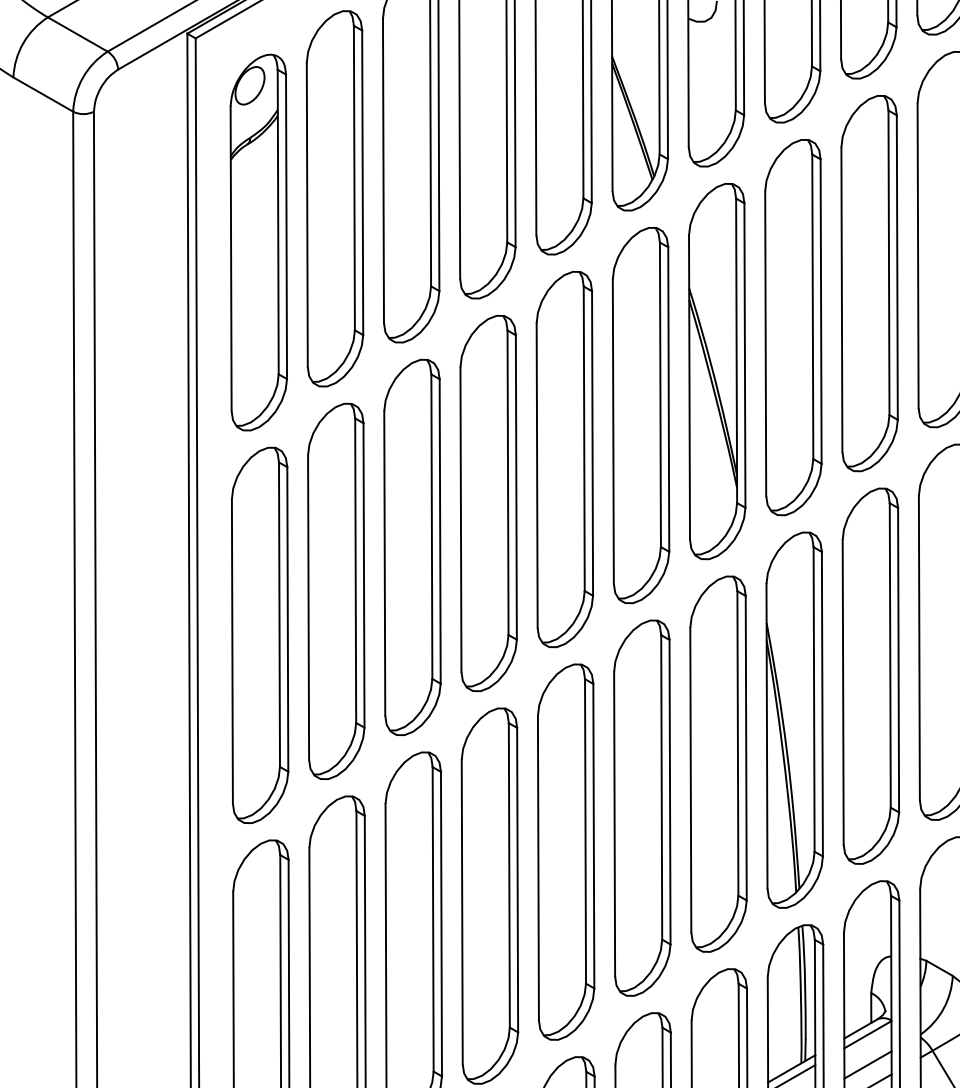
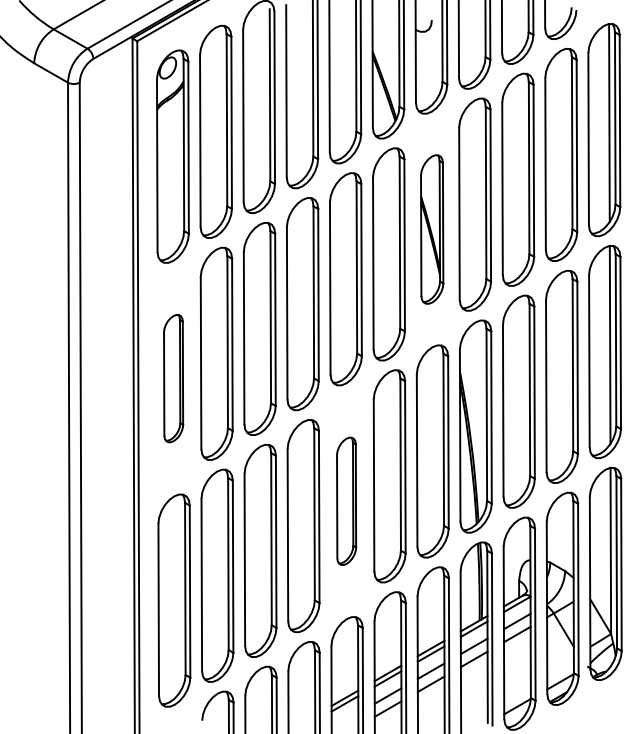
part: (718, 371) -> (432, 229), size x0.7
part: (259, 635) -> (173, 378), size x0.6
part: (565, 852) -> (346, 501), size x0.6

